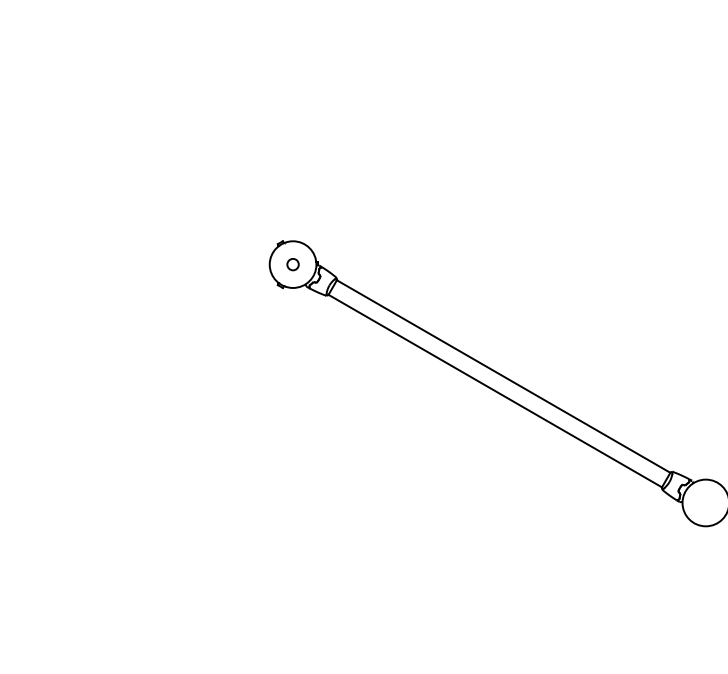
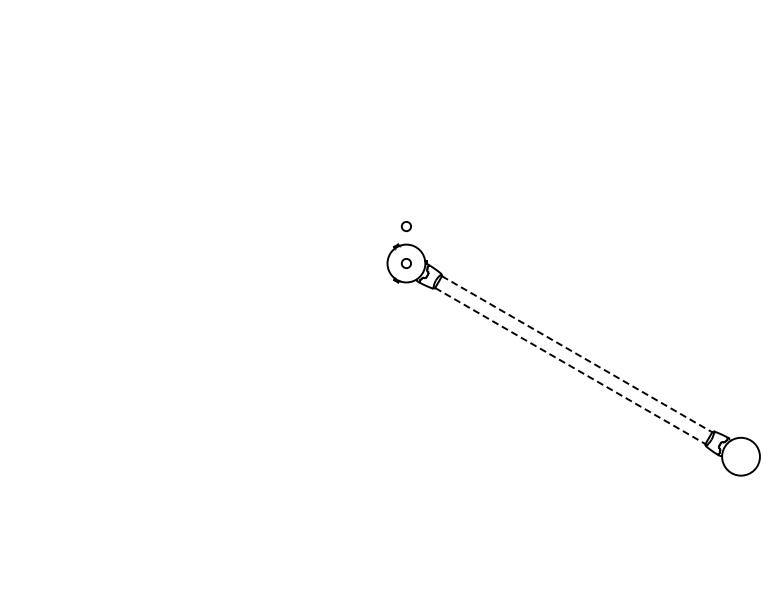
circle: (291, 218) -> (405, 226), added
line: (504, 376) -> (577, 354), solid -> dashed
line: (495, 391) -> (570, 366), solid -> dashed

